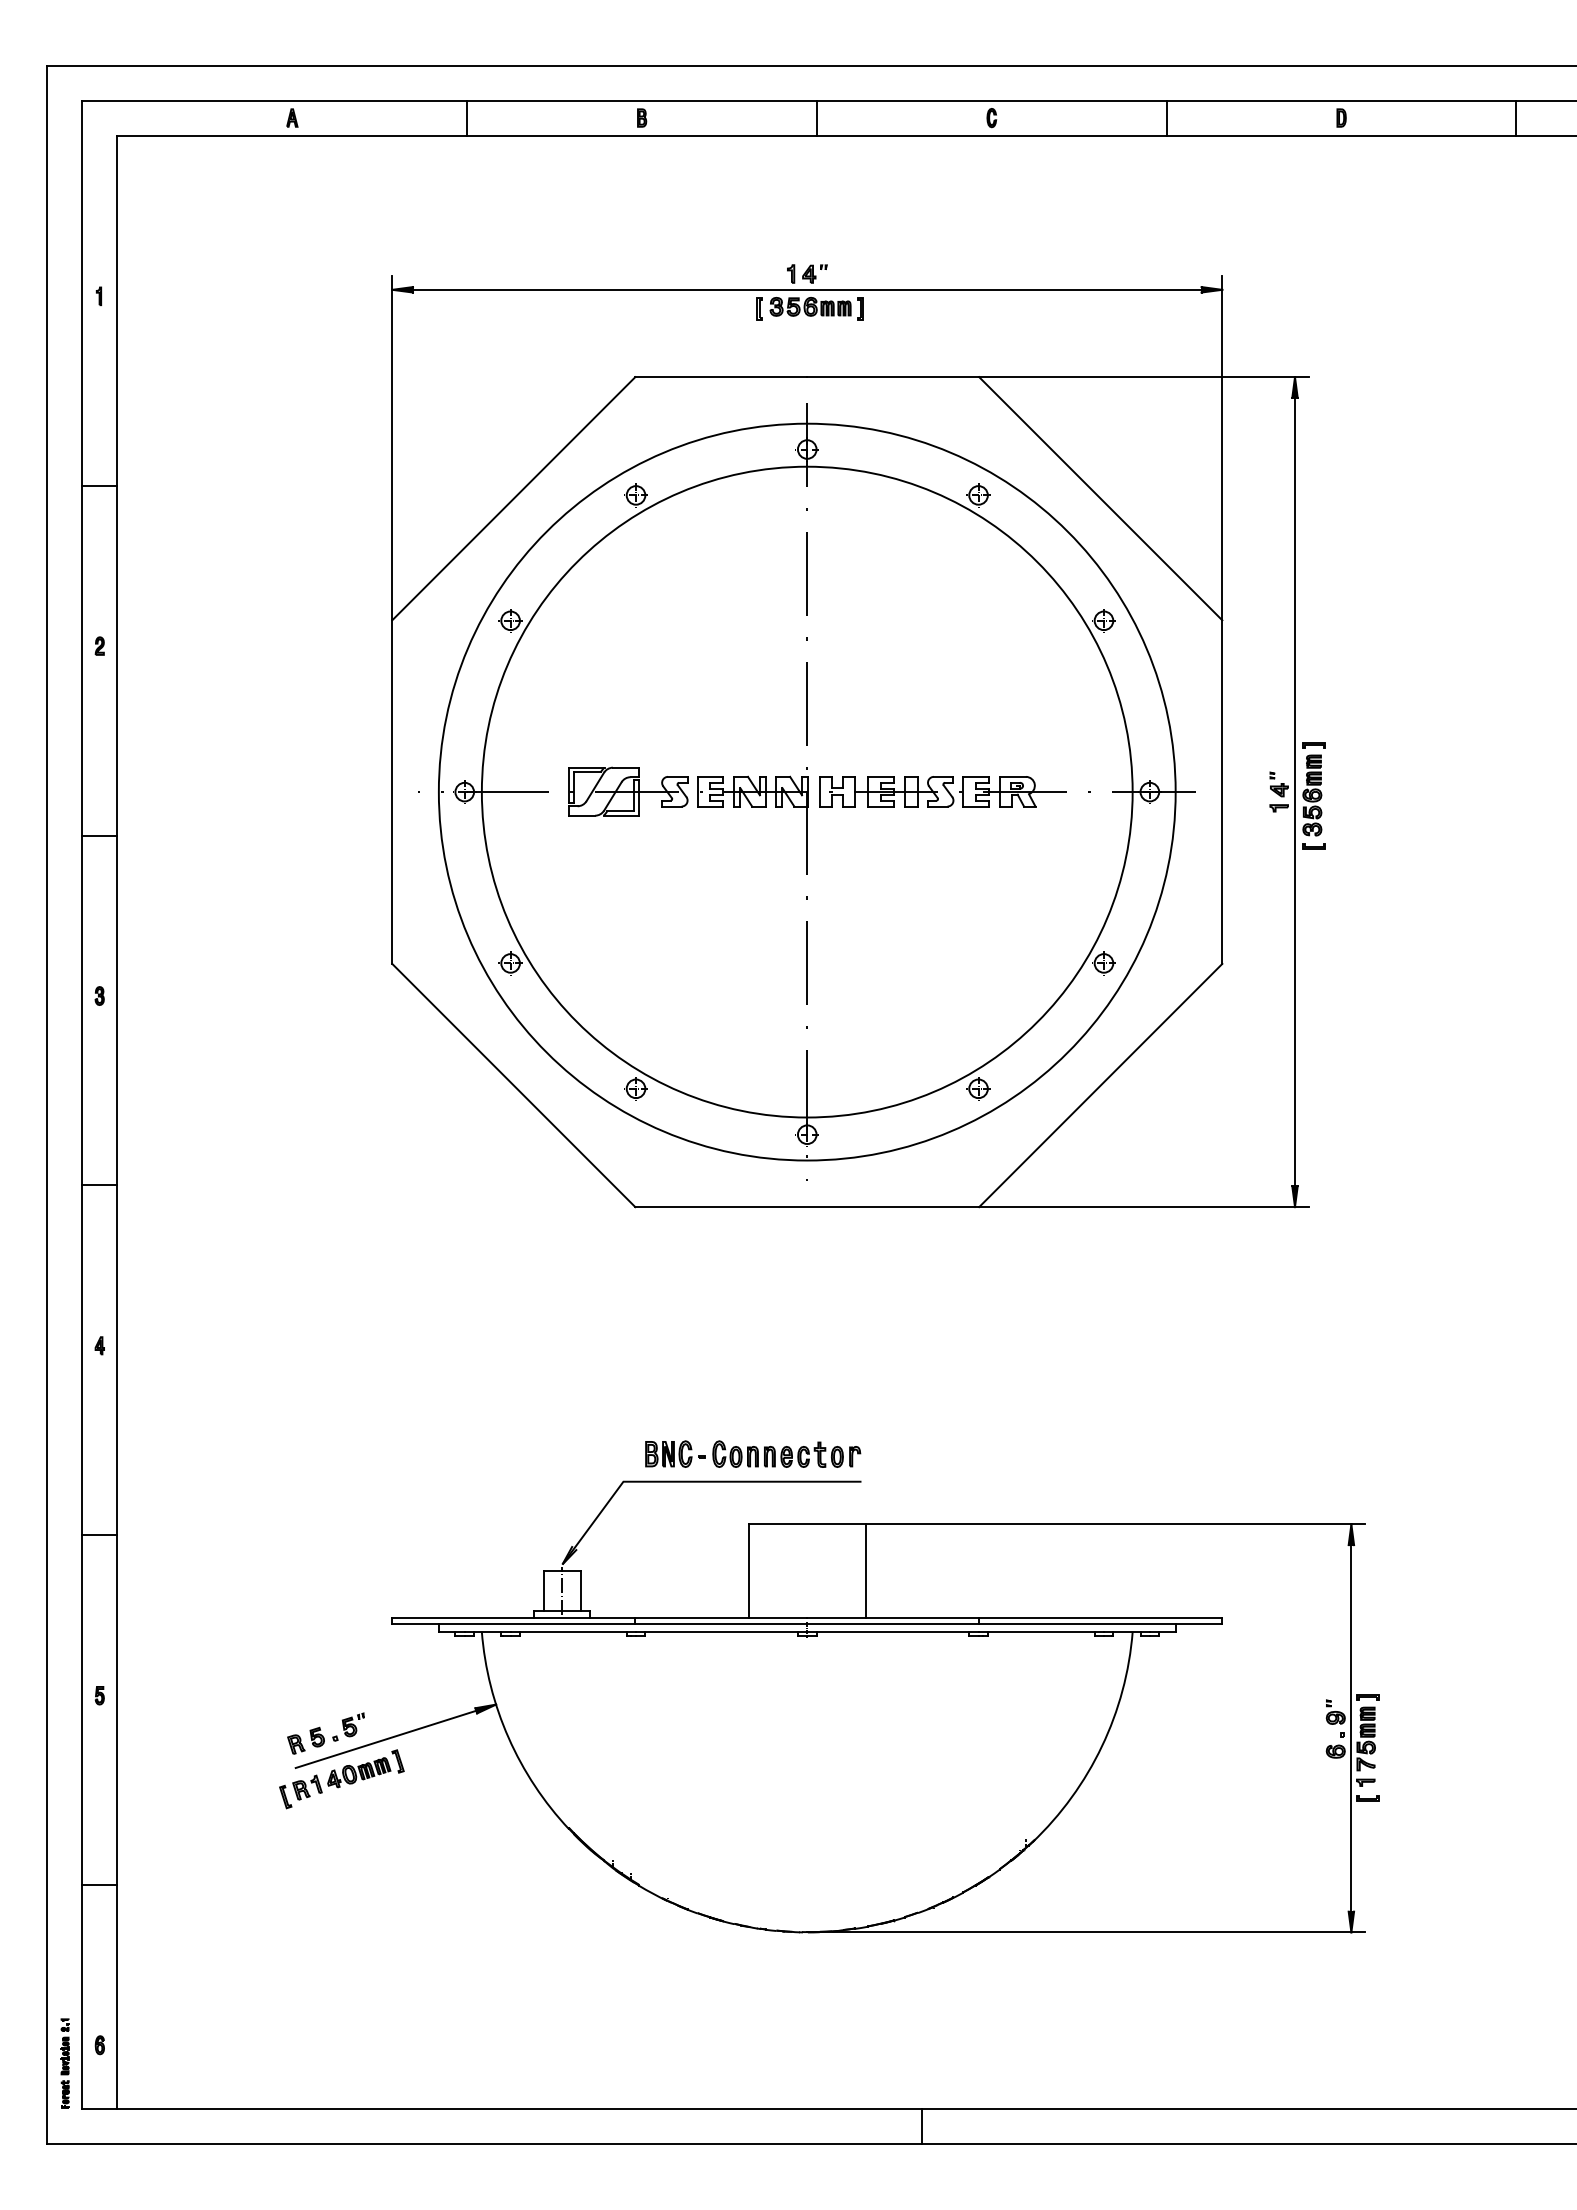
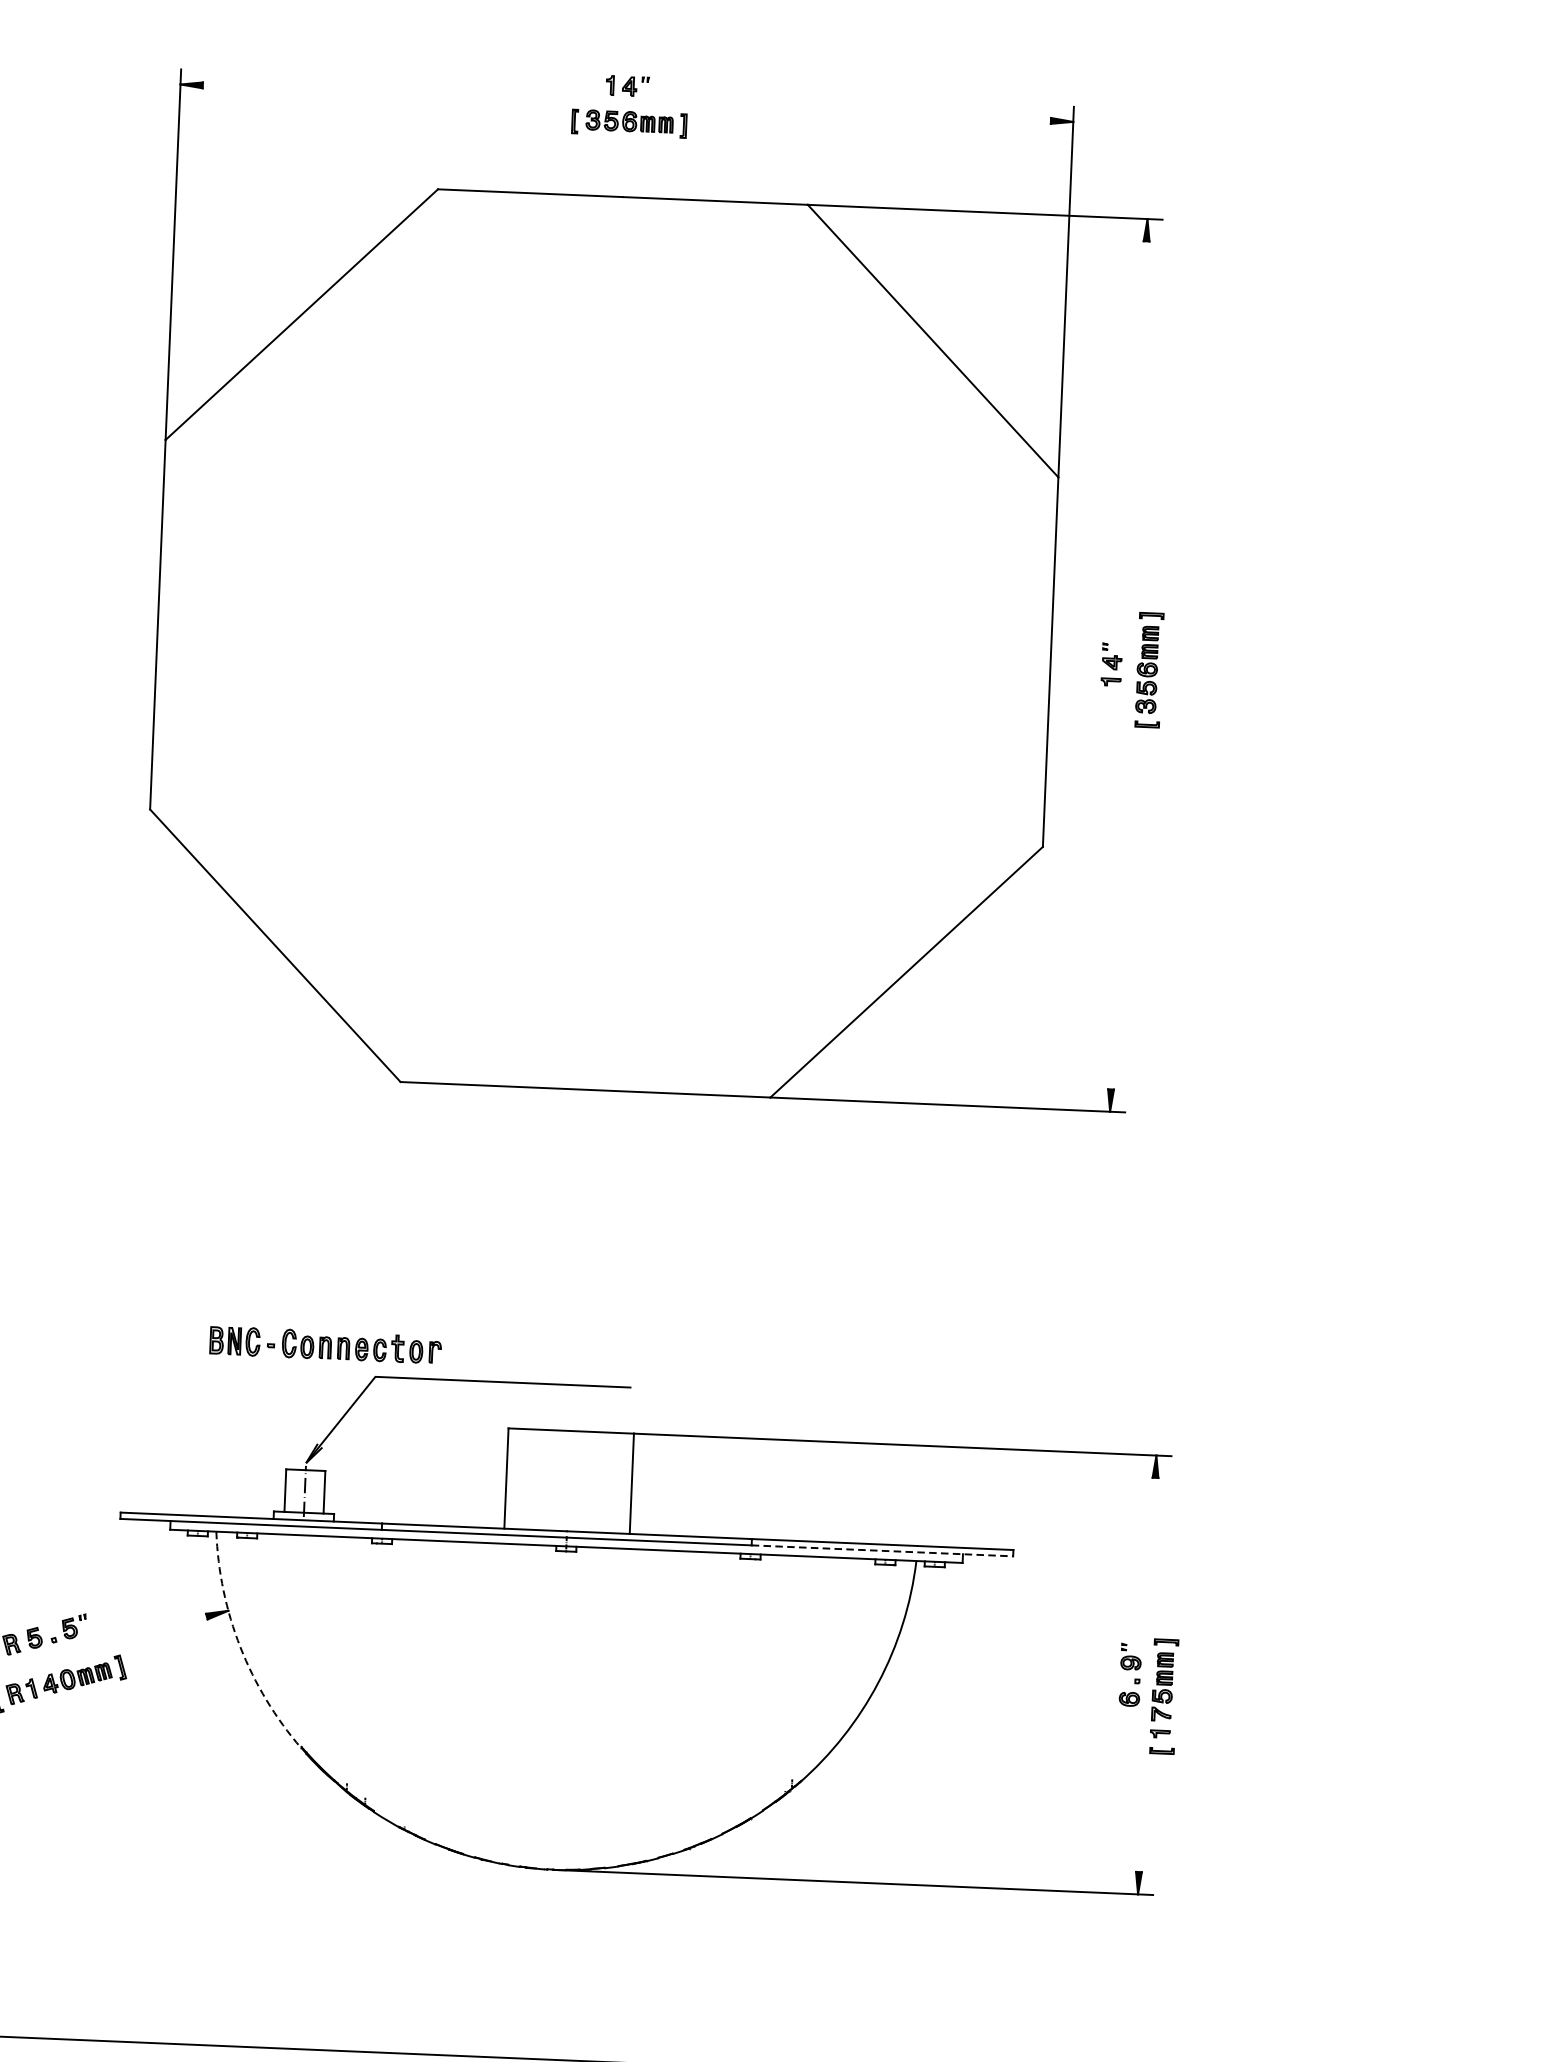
line: (807, 289) -> (627, 102), removed
part: (806, 791) -> (603, 642), removed
line: (1295, 791) -> (1129, 664), removed
part: (753, 1453) -> (326, 1344), moved
line: (1100, 1623) -> (882, 1550), solid -> dashed
line: (1351, 1728) -> (1147, 1675), removed
arc: (508, 1737) -> (240, 1646), solid -> dashed
line: (385, 1739) -> (107, 1643), removed

